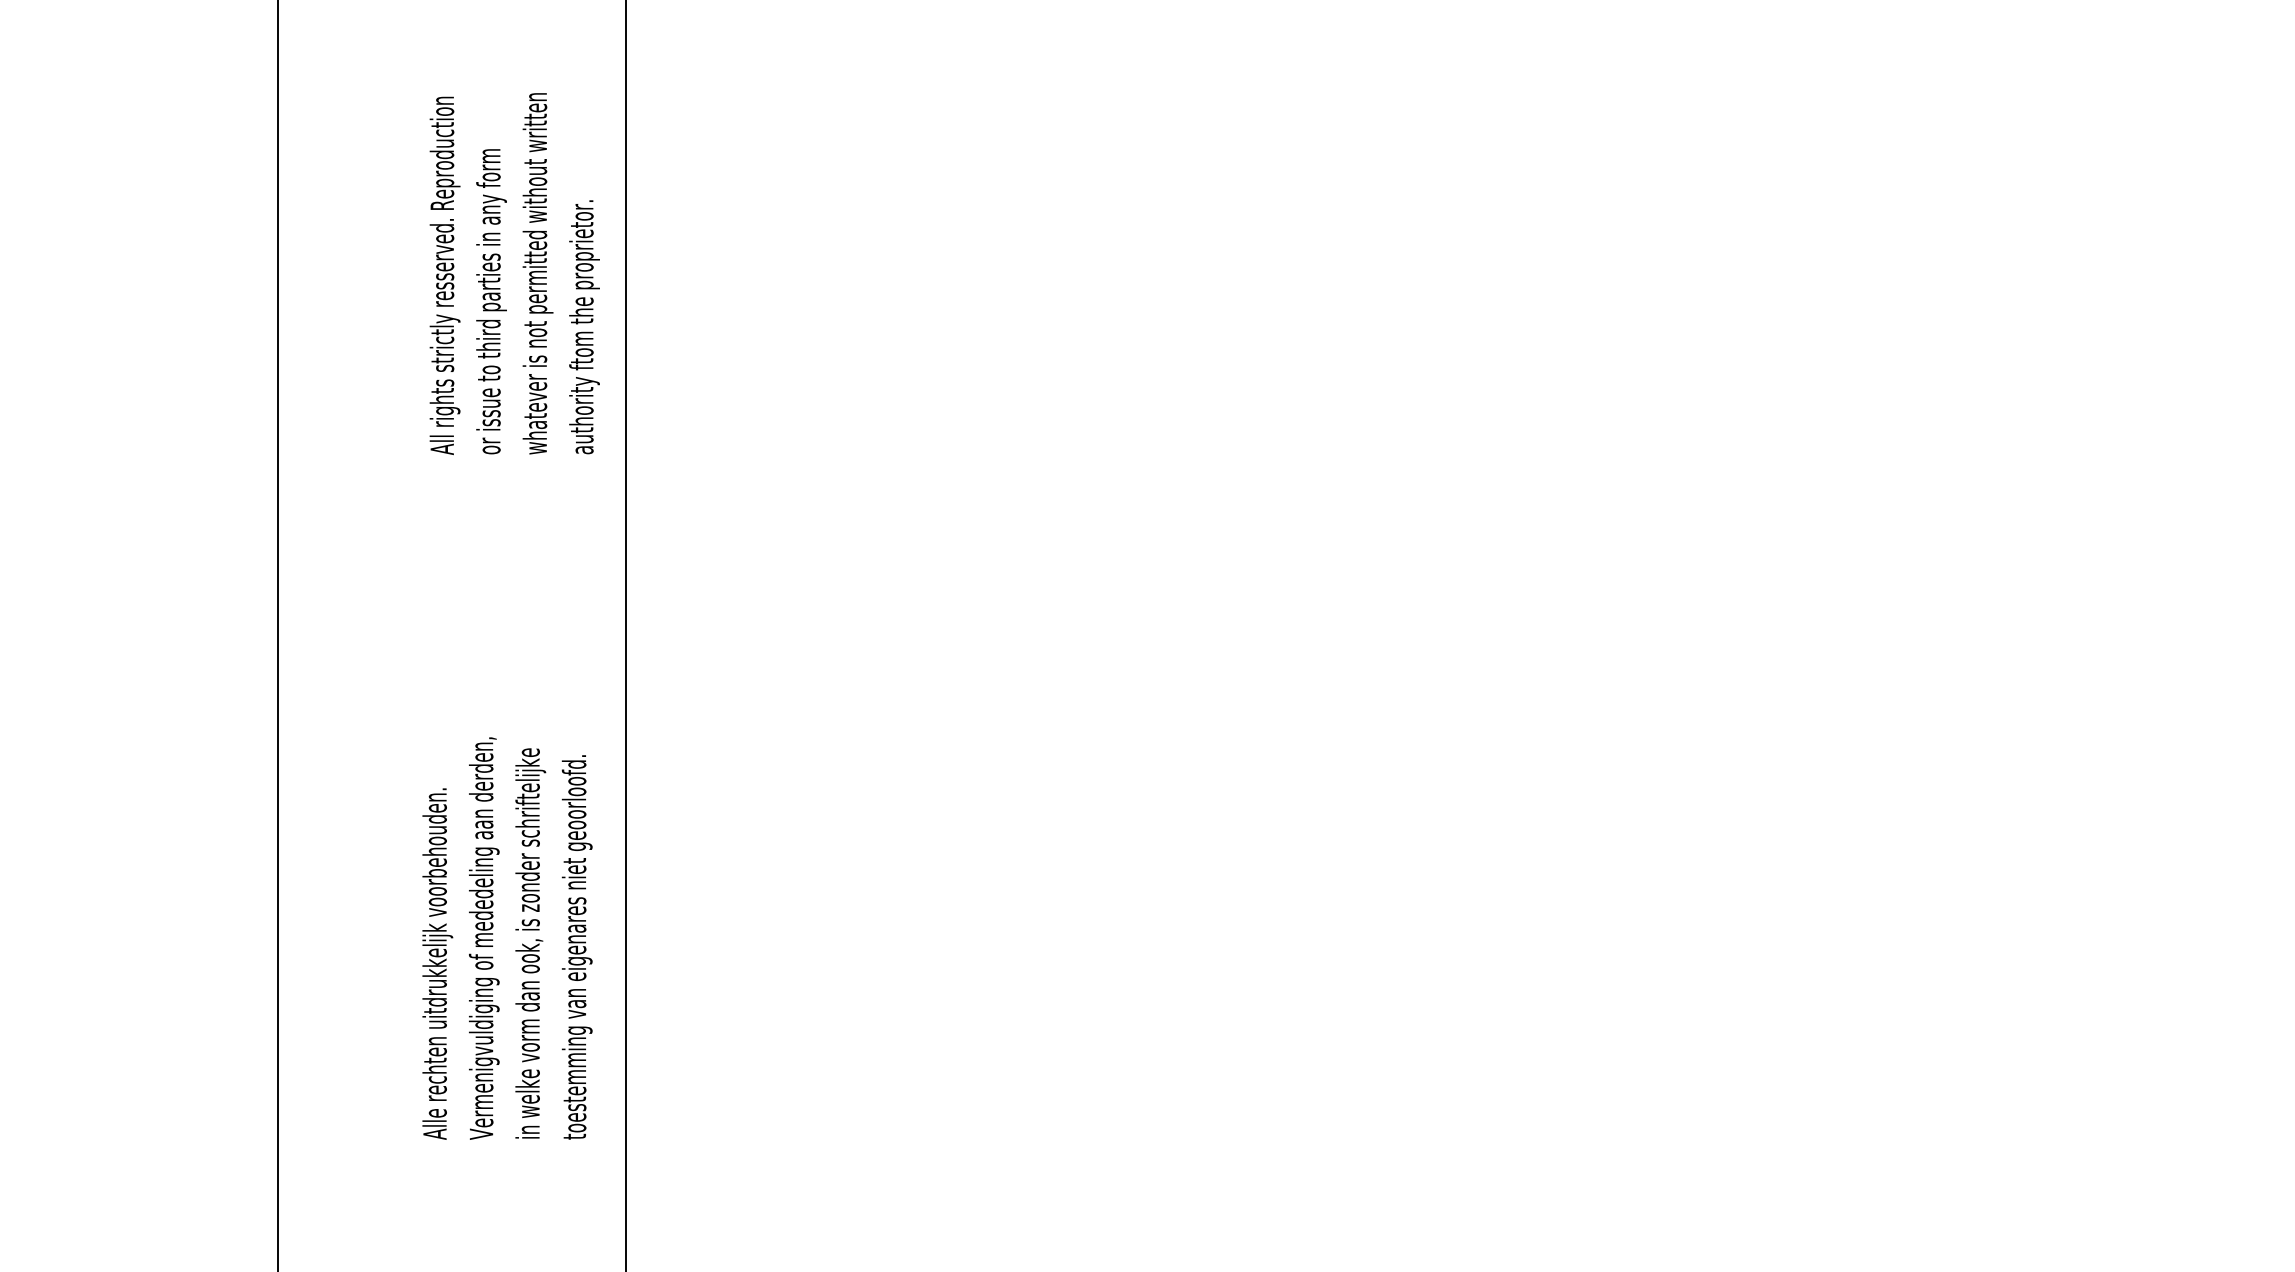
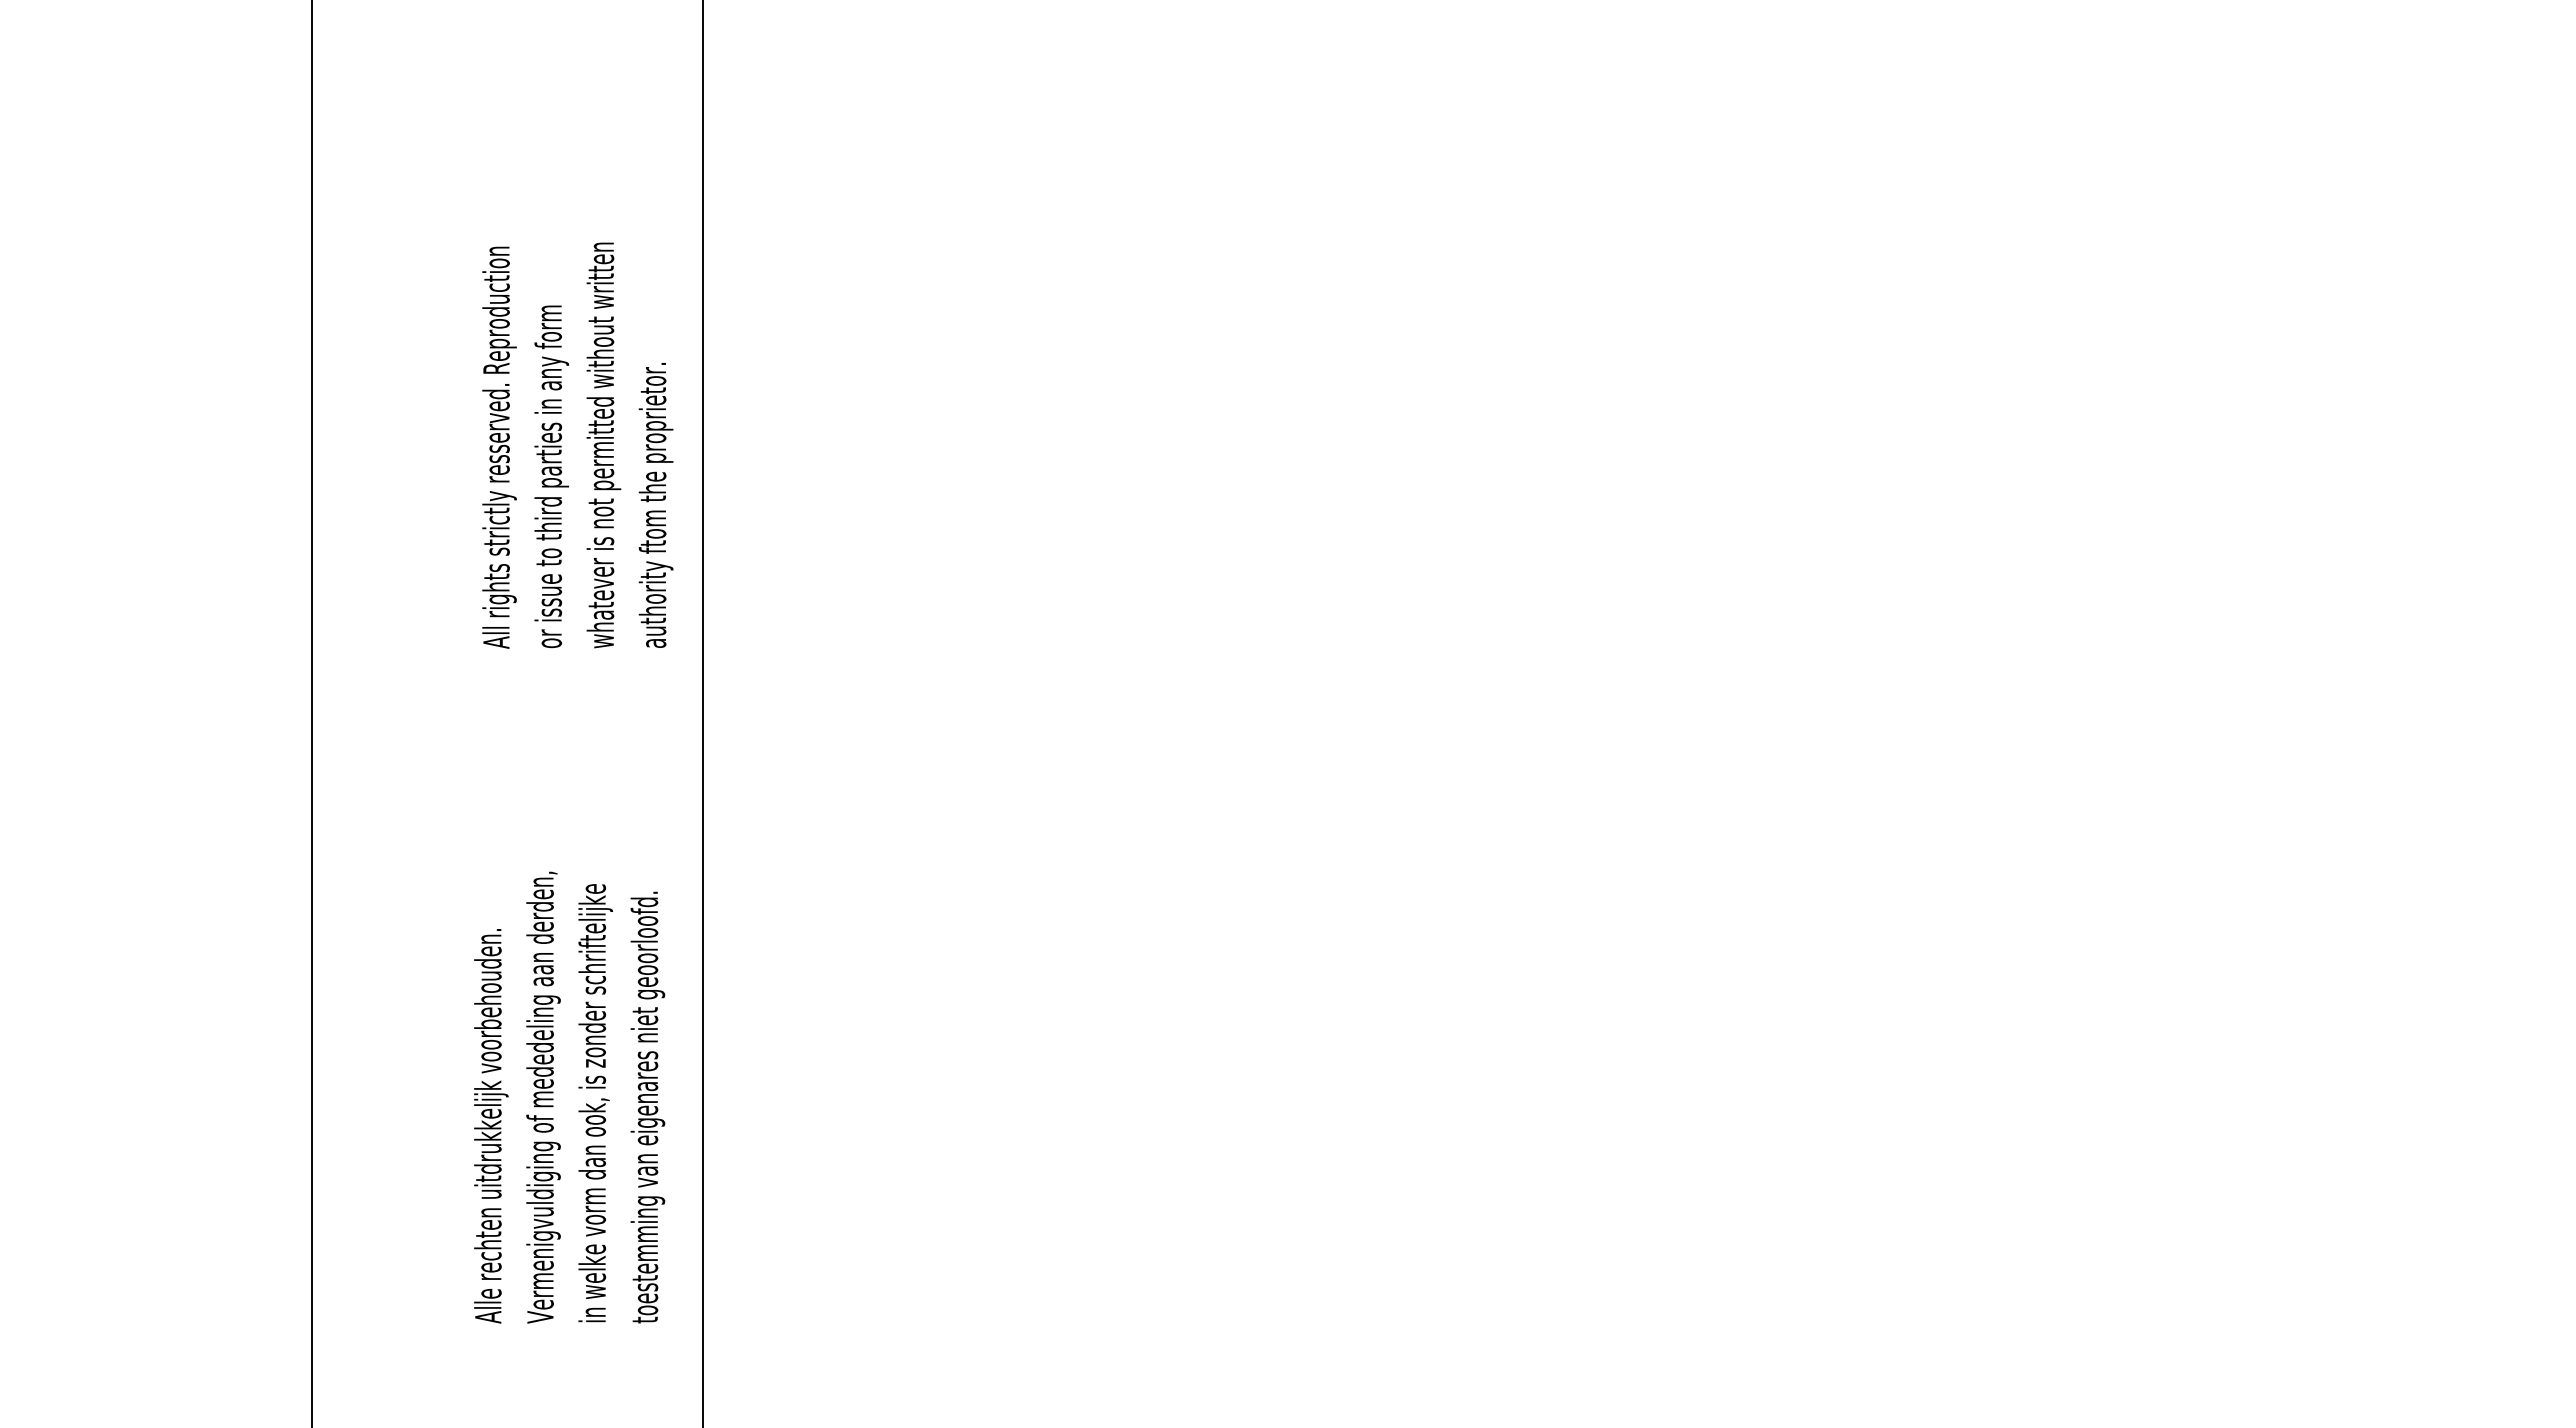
text: (514, 273) -> (577, 445), moved
text: (507, 938) -> (569, 1097), moved

